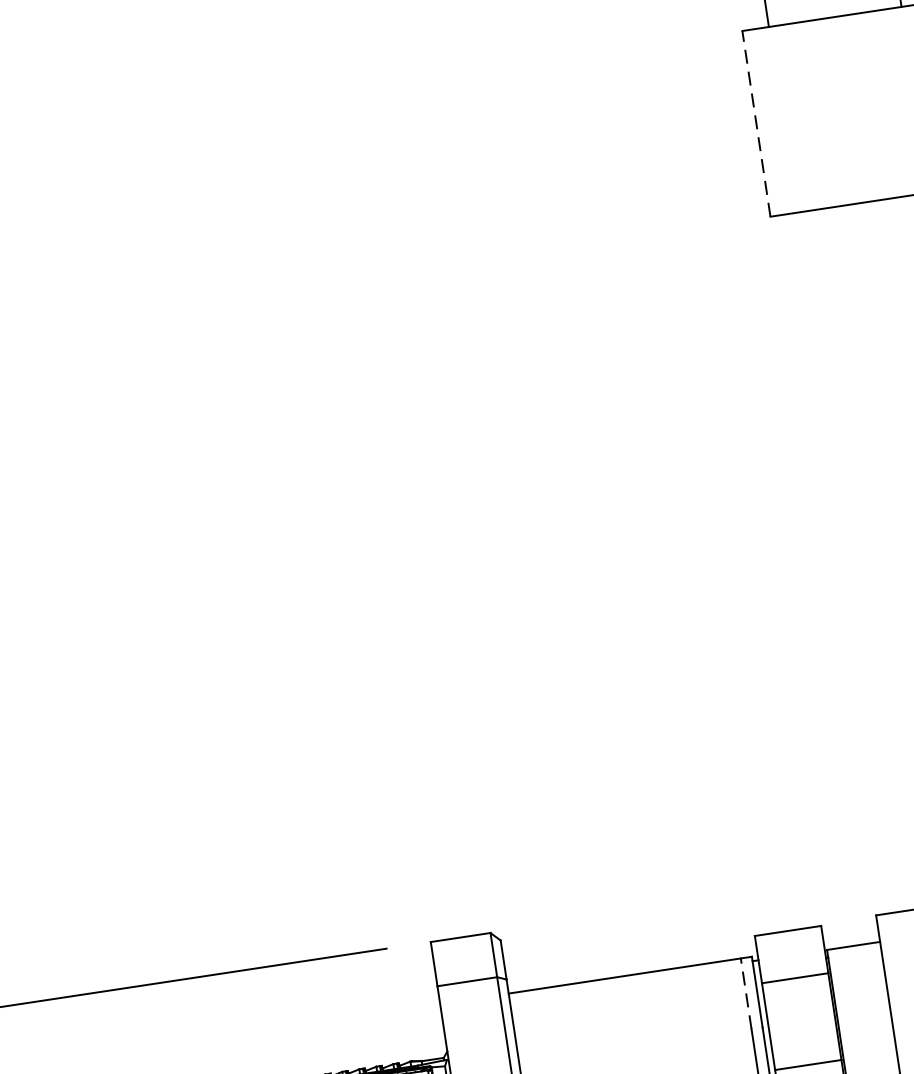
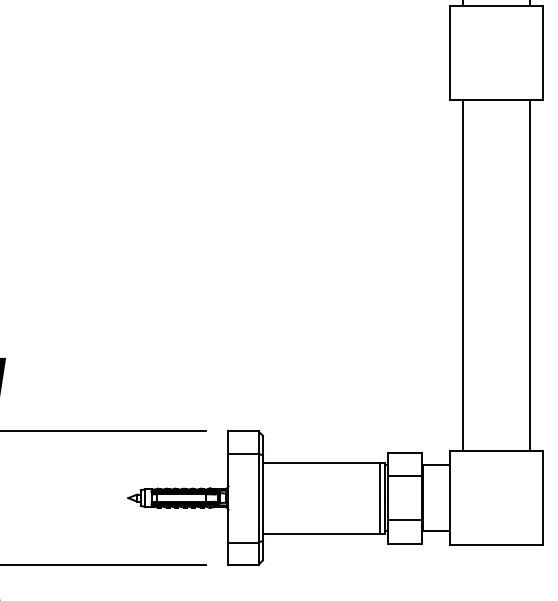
line: (756, 124) -> (449, 53), dashed -> solid
line: (849, 561) -> (462, 275), added
line: (745, 994) -> (379, 480), dashed -> solid

